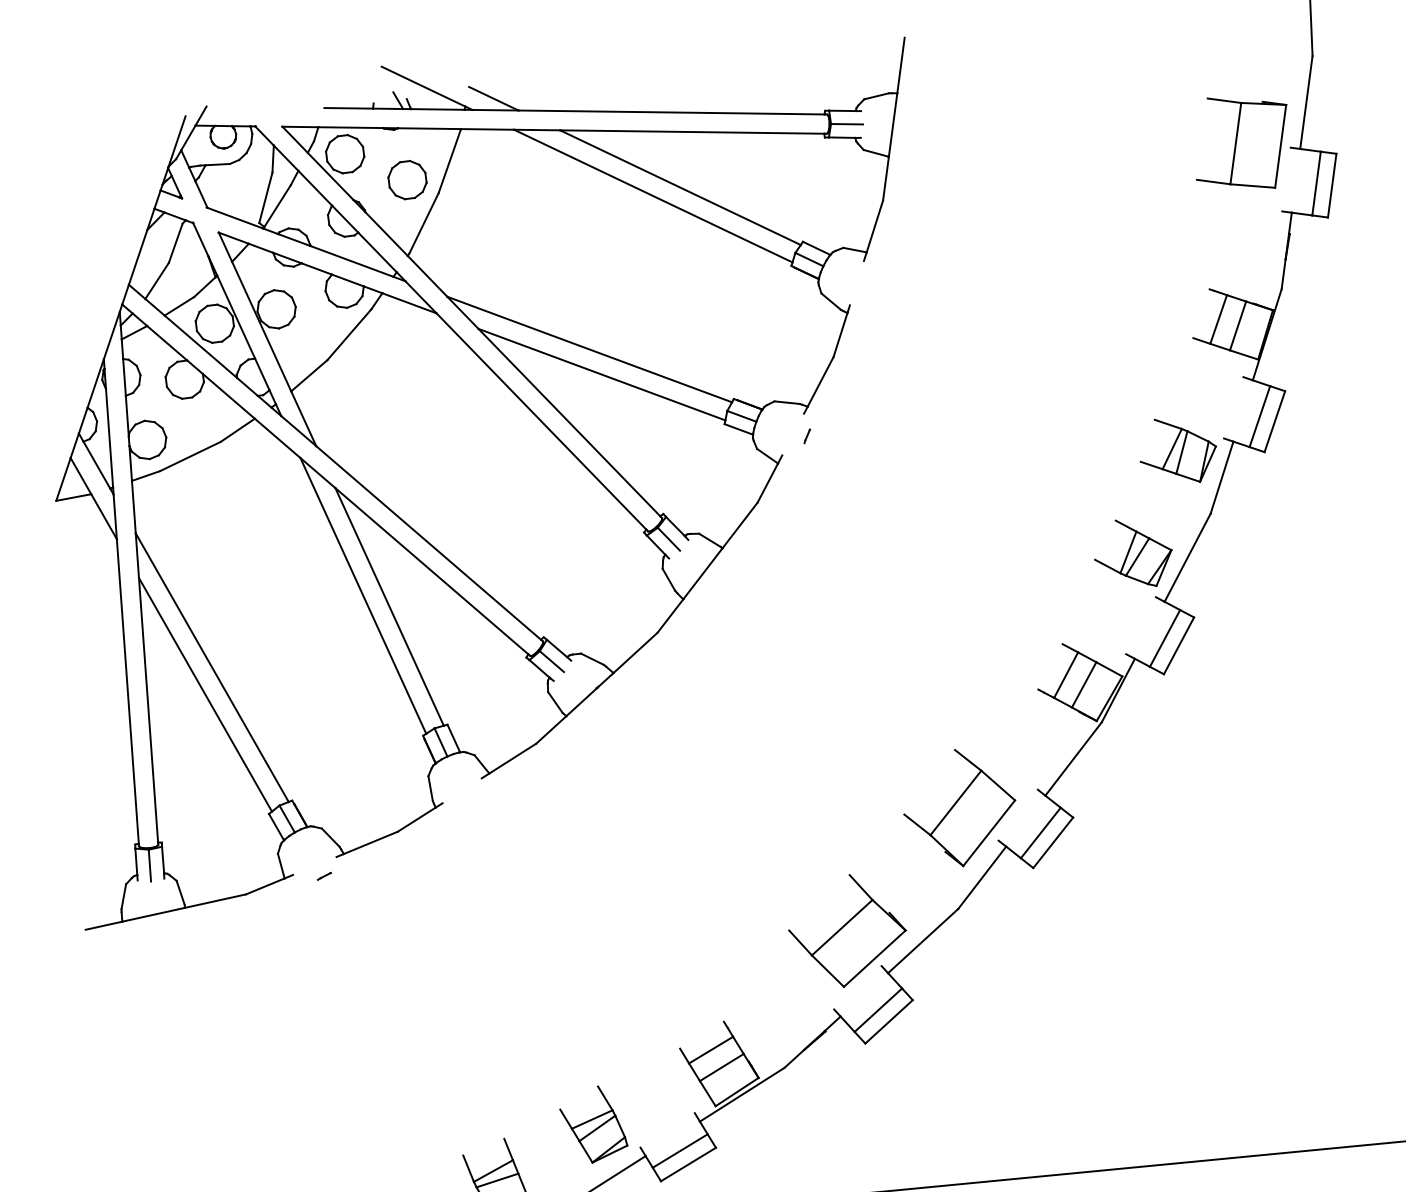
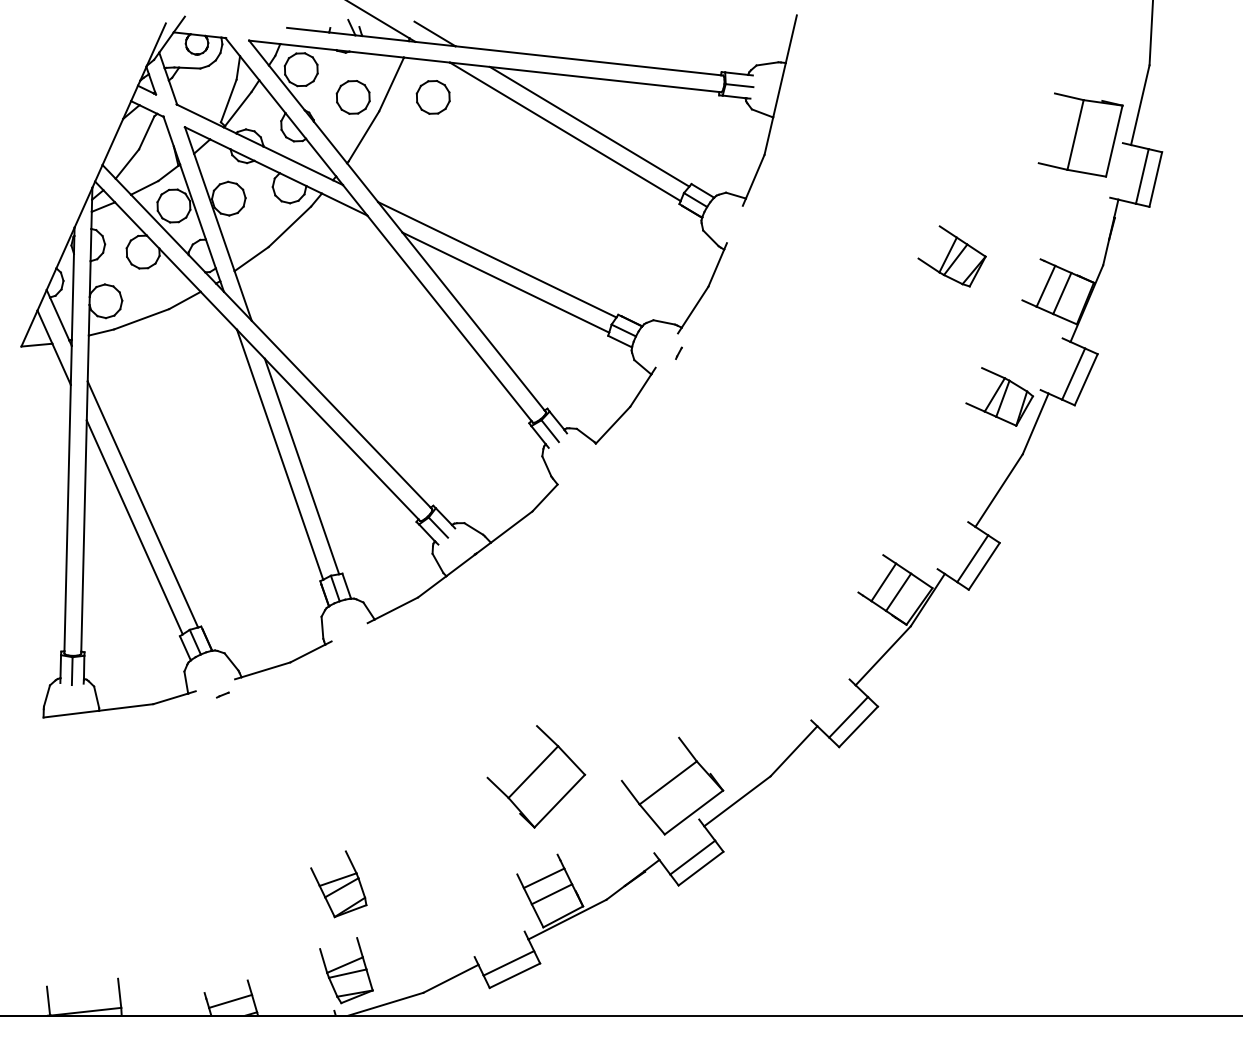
part: (497, 171) -> (432, 97), added
part: (1132, 553) -> (951, 256), moved
line: (702, 573) -> (576, 463), removed
part: (959, 807) -> (536, 776), moved
line: (104, 925) -> (27, 719), removed
part: (593, 1125) -> (338, 884), moved

